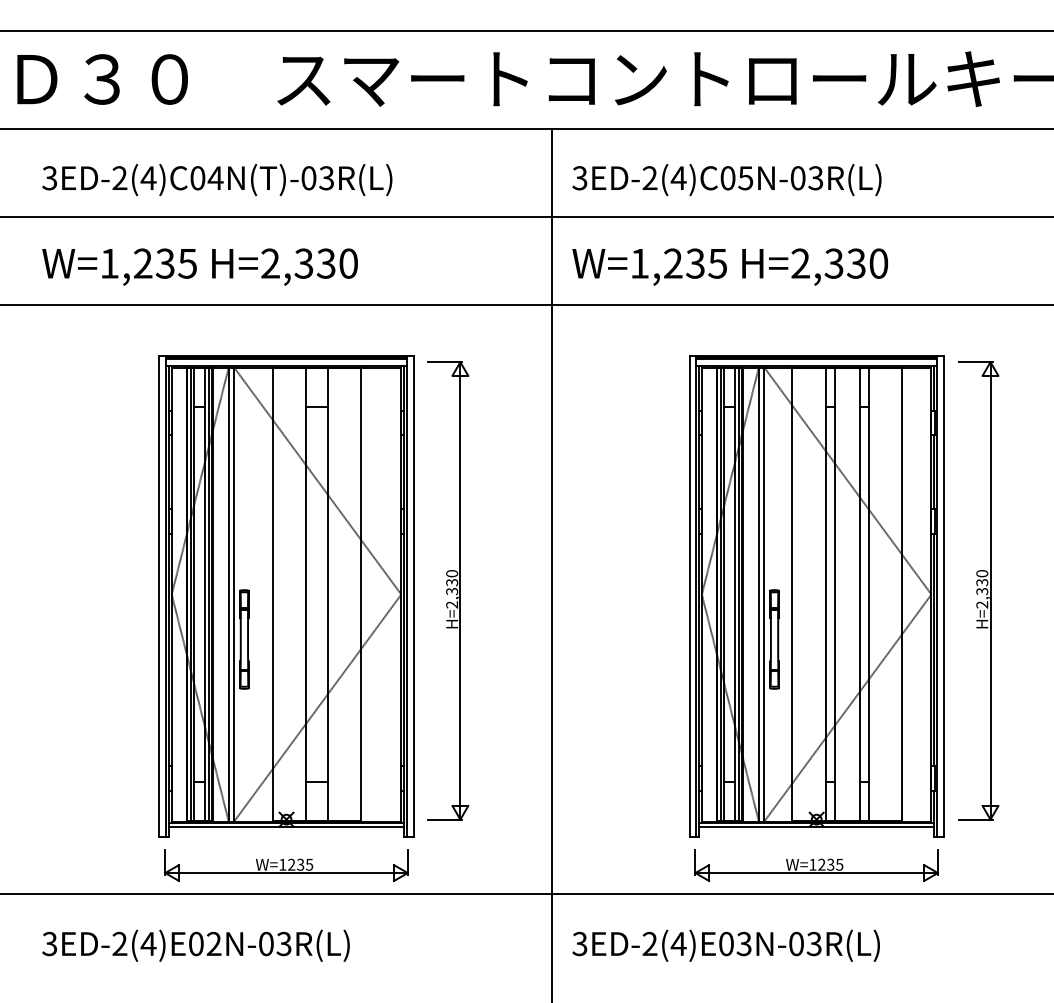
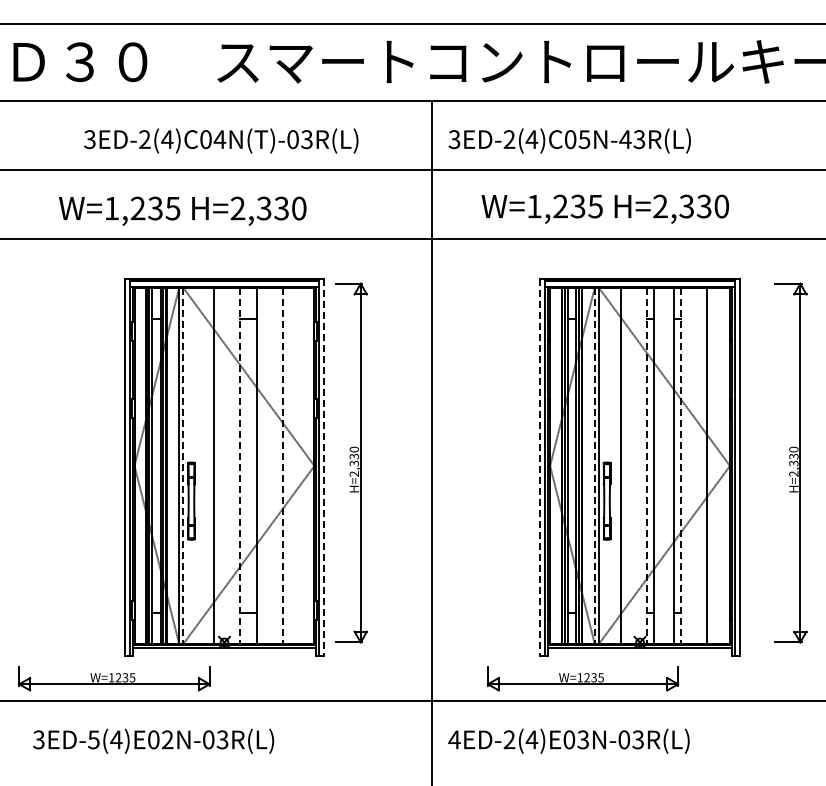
text: (798, 178) -> (625, 139), 3ED-2(4)C05N-03R(L) -> 3ED-2(4)C05N-43R(L)
text: (217, 179) -> (221, 140), moved
text: (199, 266) -> (182, 210), moved
text: (729, 266) -> (604, 208), moved
part: (977, 590) -> (790, 462), moved
line: (234, 593) -> (183, 465), solid -> dashed
line: (305, 593) -> (239, 465), solid -> dashed
line: (361, 593) -> (283, 465), solid -> dashed
line: (758, 593) -> (594, 465), solid -> dashed
line: (826, 593) -> (647, 465), solid -> dashed
line: (869, 593) -> (681, 465), solid -> dashed
line: (414, 596) -> (324, 467), solid -> dashed
line: (689, 596) -> (540, 467), solid -> dashed
part: (286, 865) -> (114, 678), moved
part: (815, 865) -> (582, 678), moved
text: (119, 943) -> (93, 739), 3ED-2(4)E02N-03R(L) -> 3ED-5(4)E02N-03R(L)
text: (579, 943) -> (454, 739), 3ED-2(4)E03N-03R(L) -> 4ED-2(4)E03N-03R(L)

